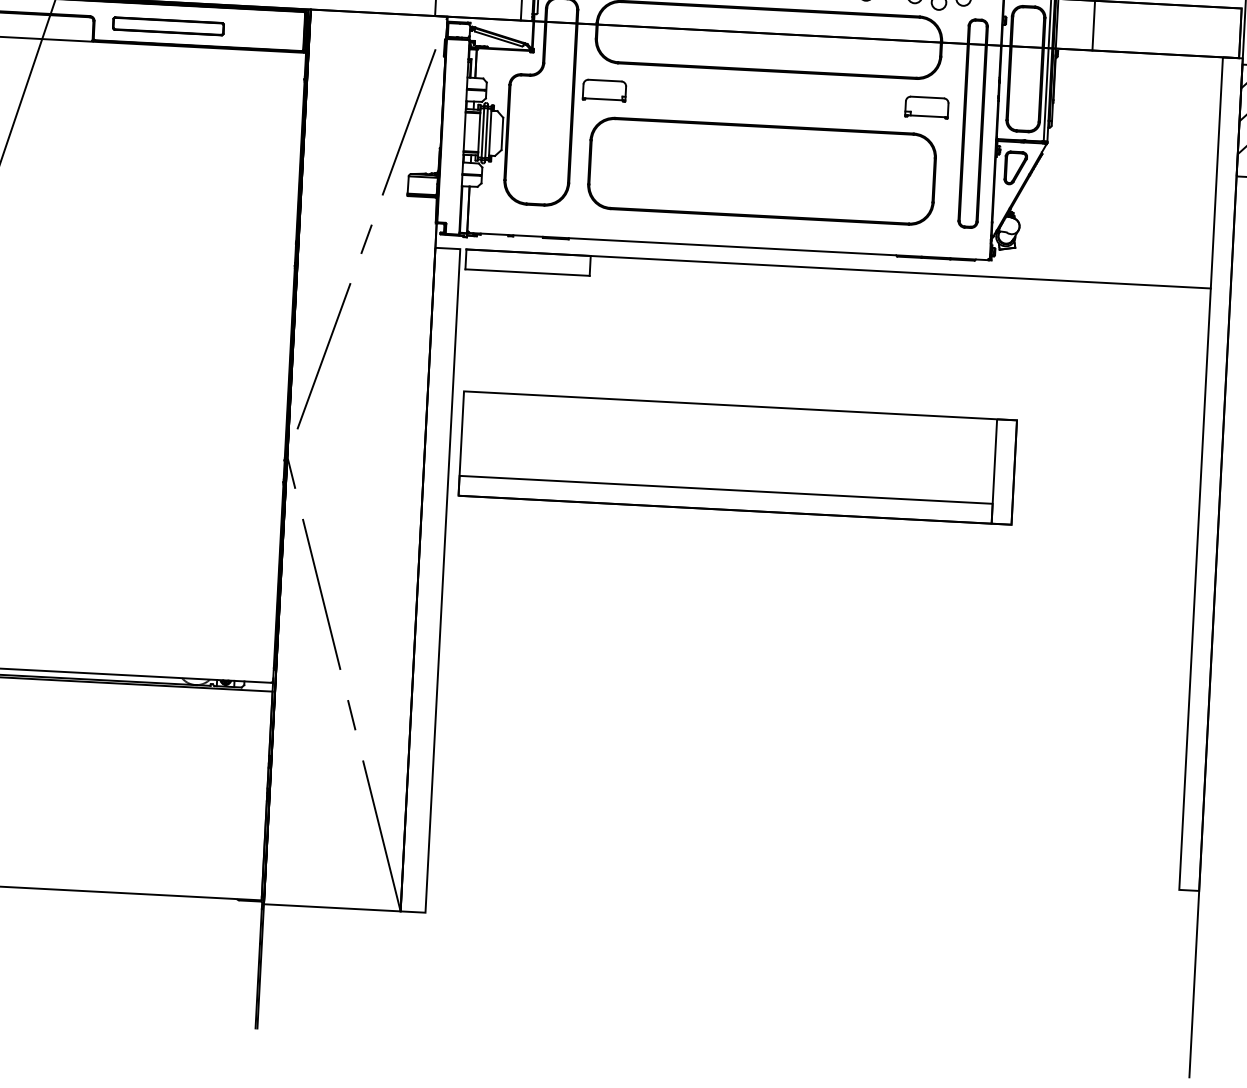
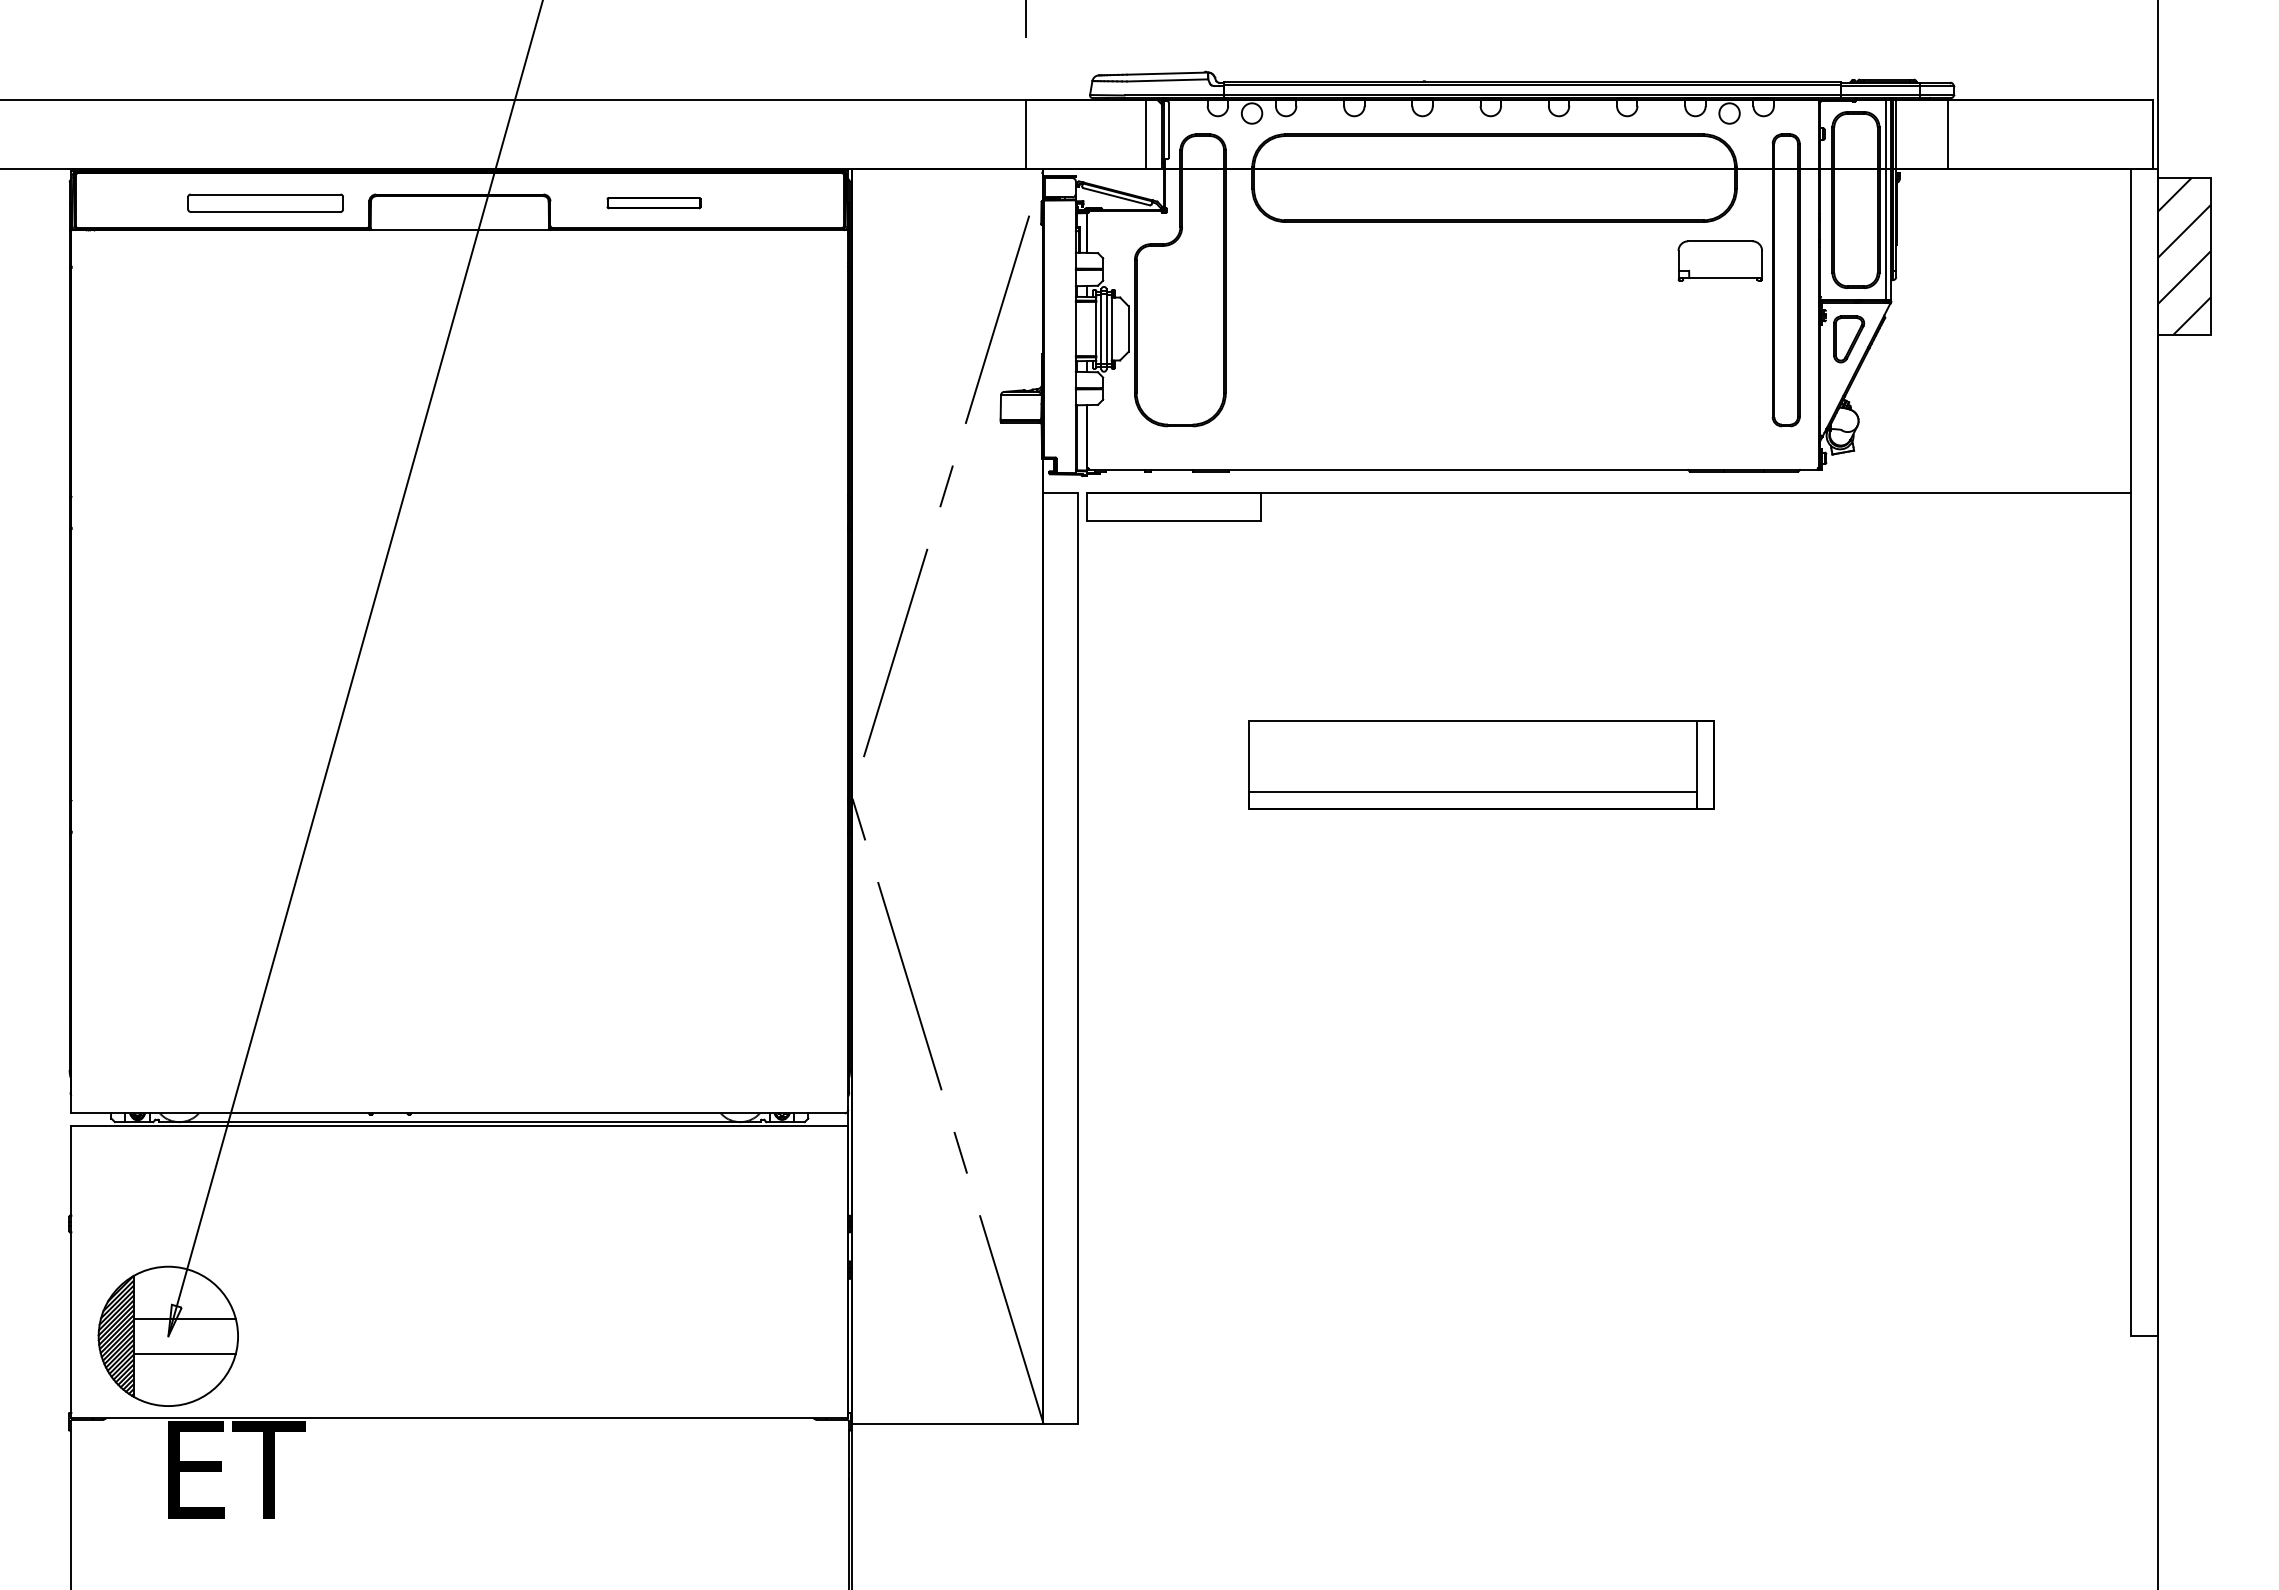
part: (168, 25) -> (653, 202), size x0.6
part: (604, 90) -> (1268, 261), removed
part: (927, 107) -> (1720, 261), size x1.4
part: (762, 171) -> (1494, 362), removed
part: (737, 457) -> (1481, 764), size x0.6

